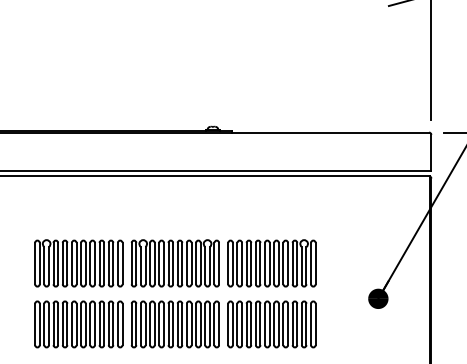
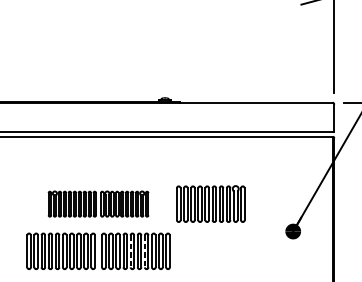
part: (126, 263) -> (98, 204), size x0.7
line: (168, 324) -> (130, 251), solid -> dashed
line: (186, 324) -> (144, 251), solid -> dashed
part: (271, 324) -> (210, 251), removed

